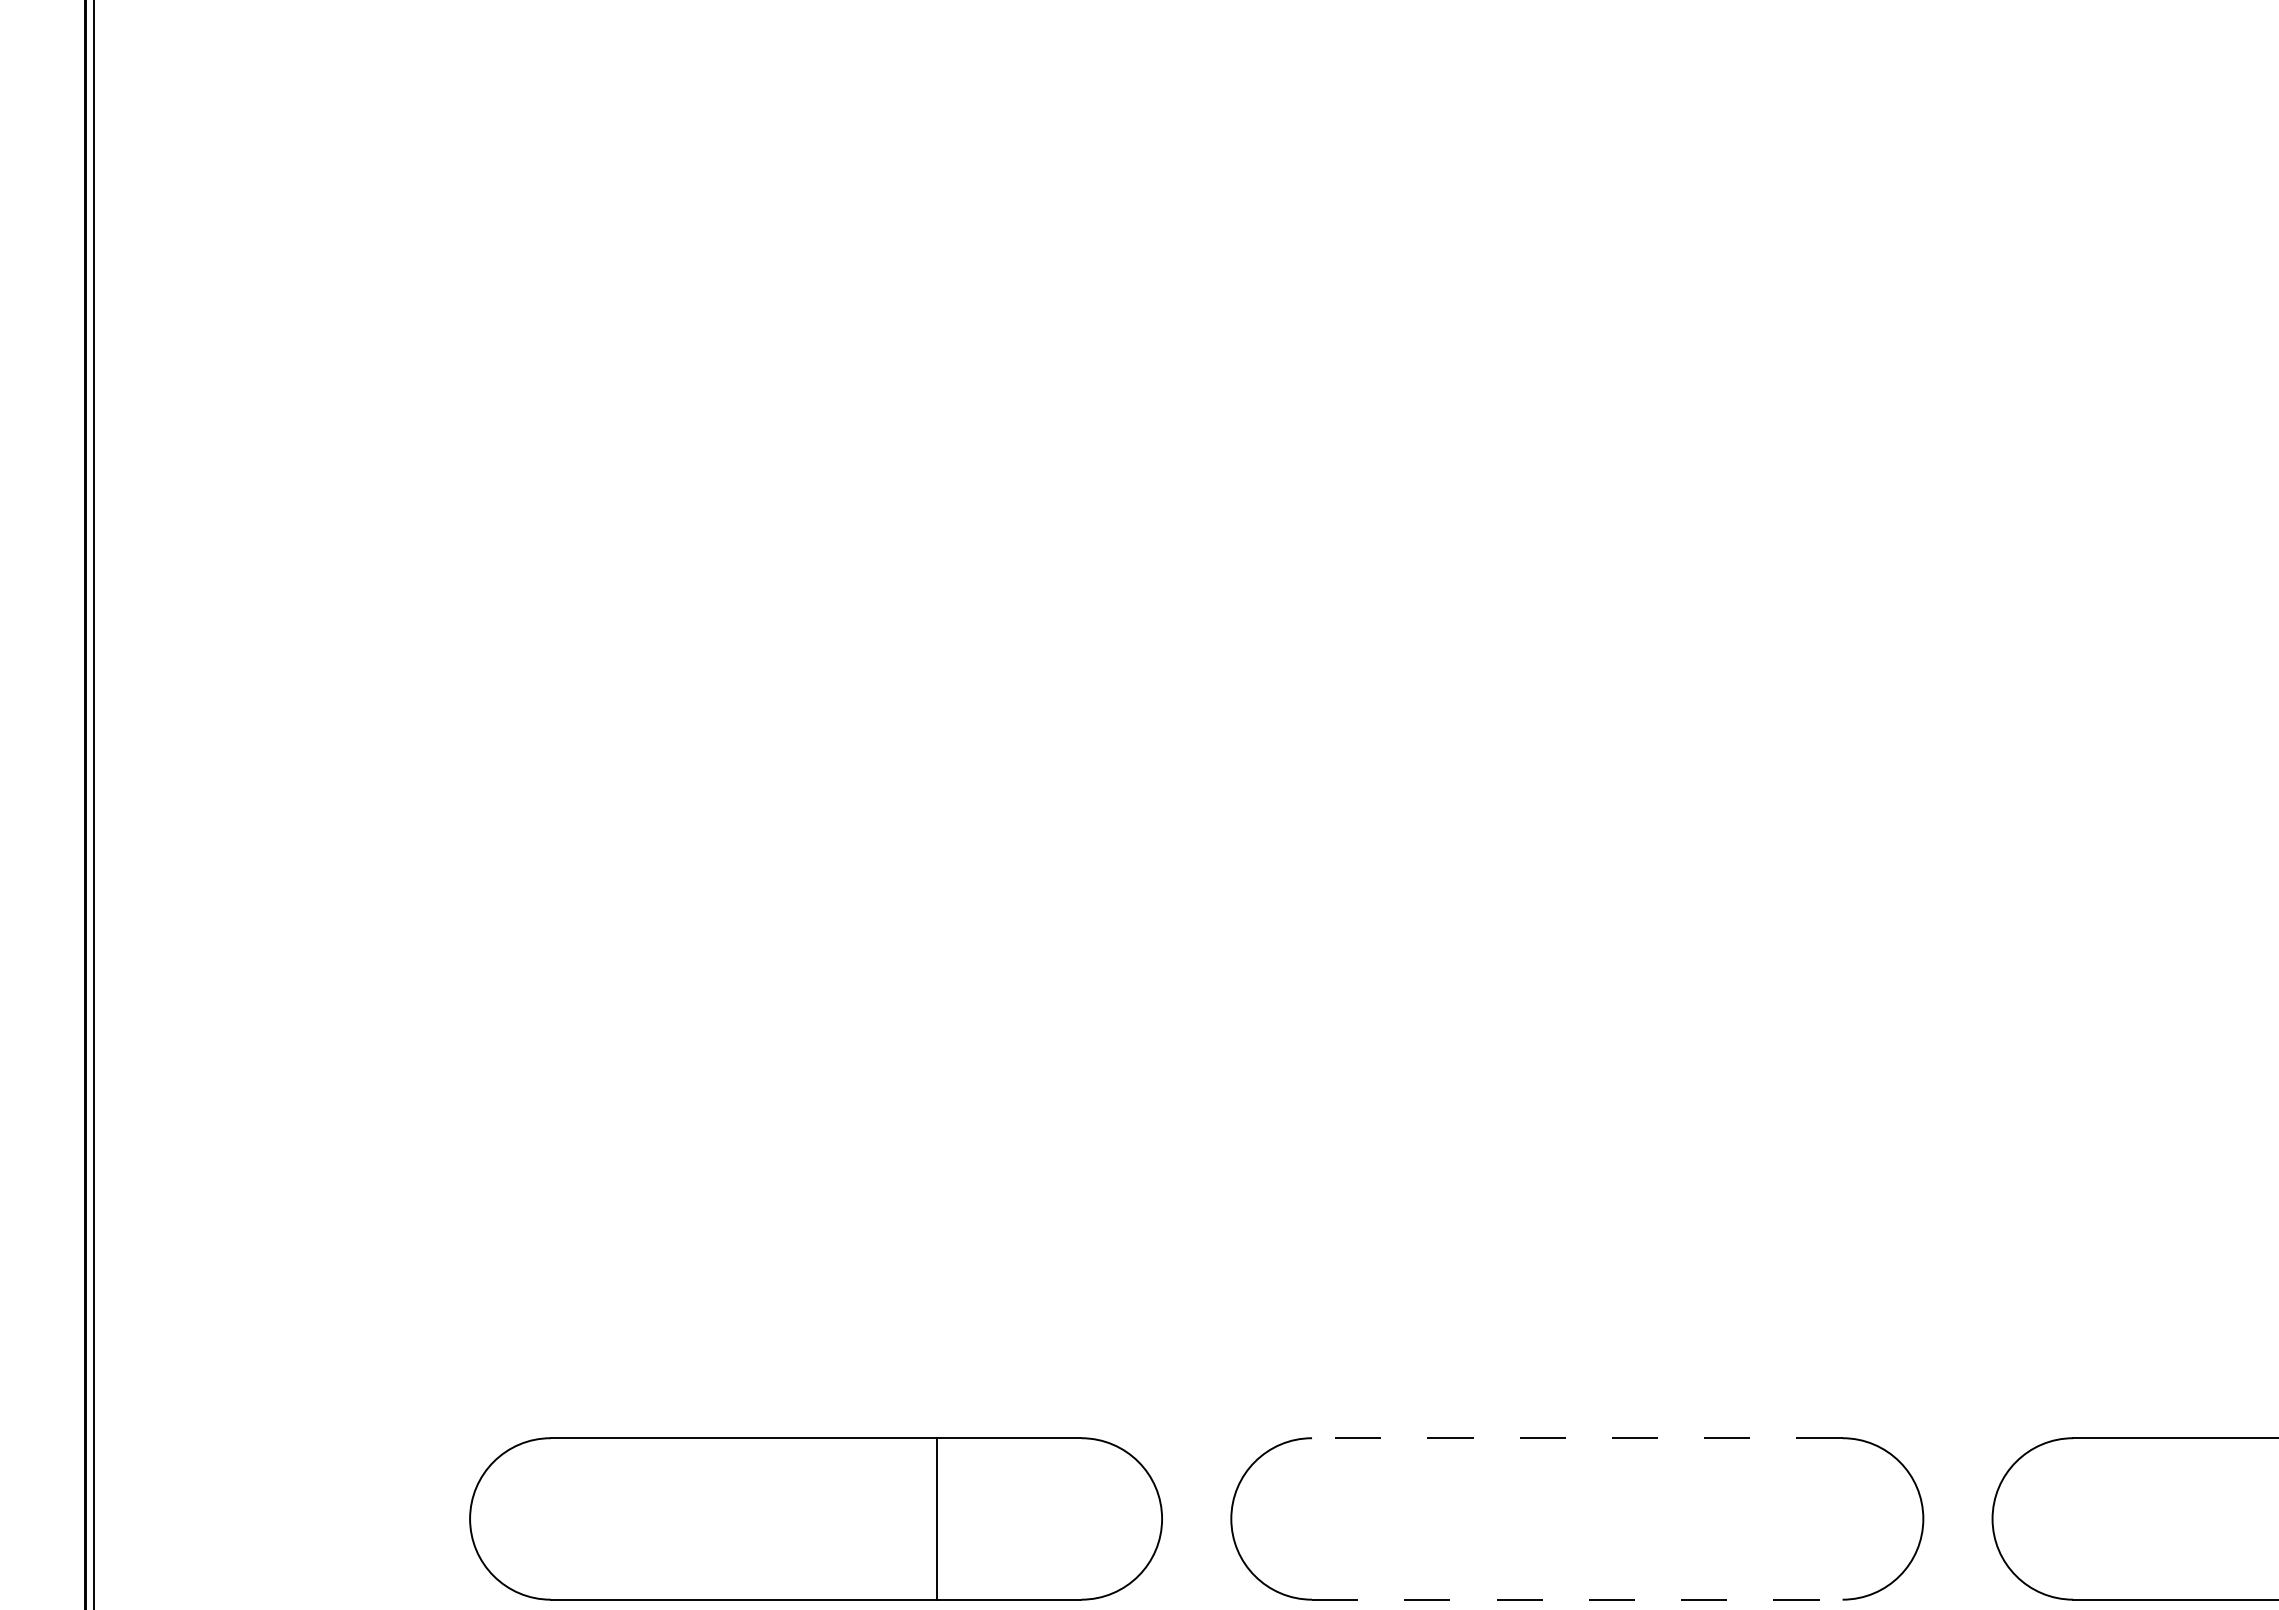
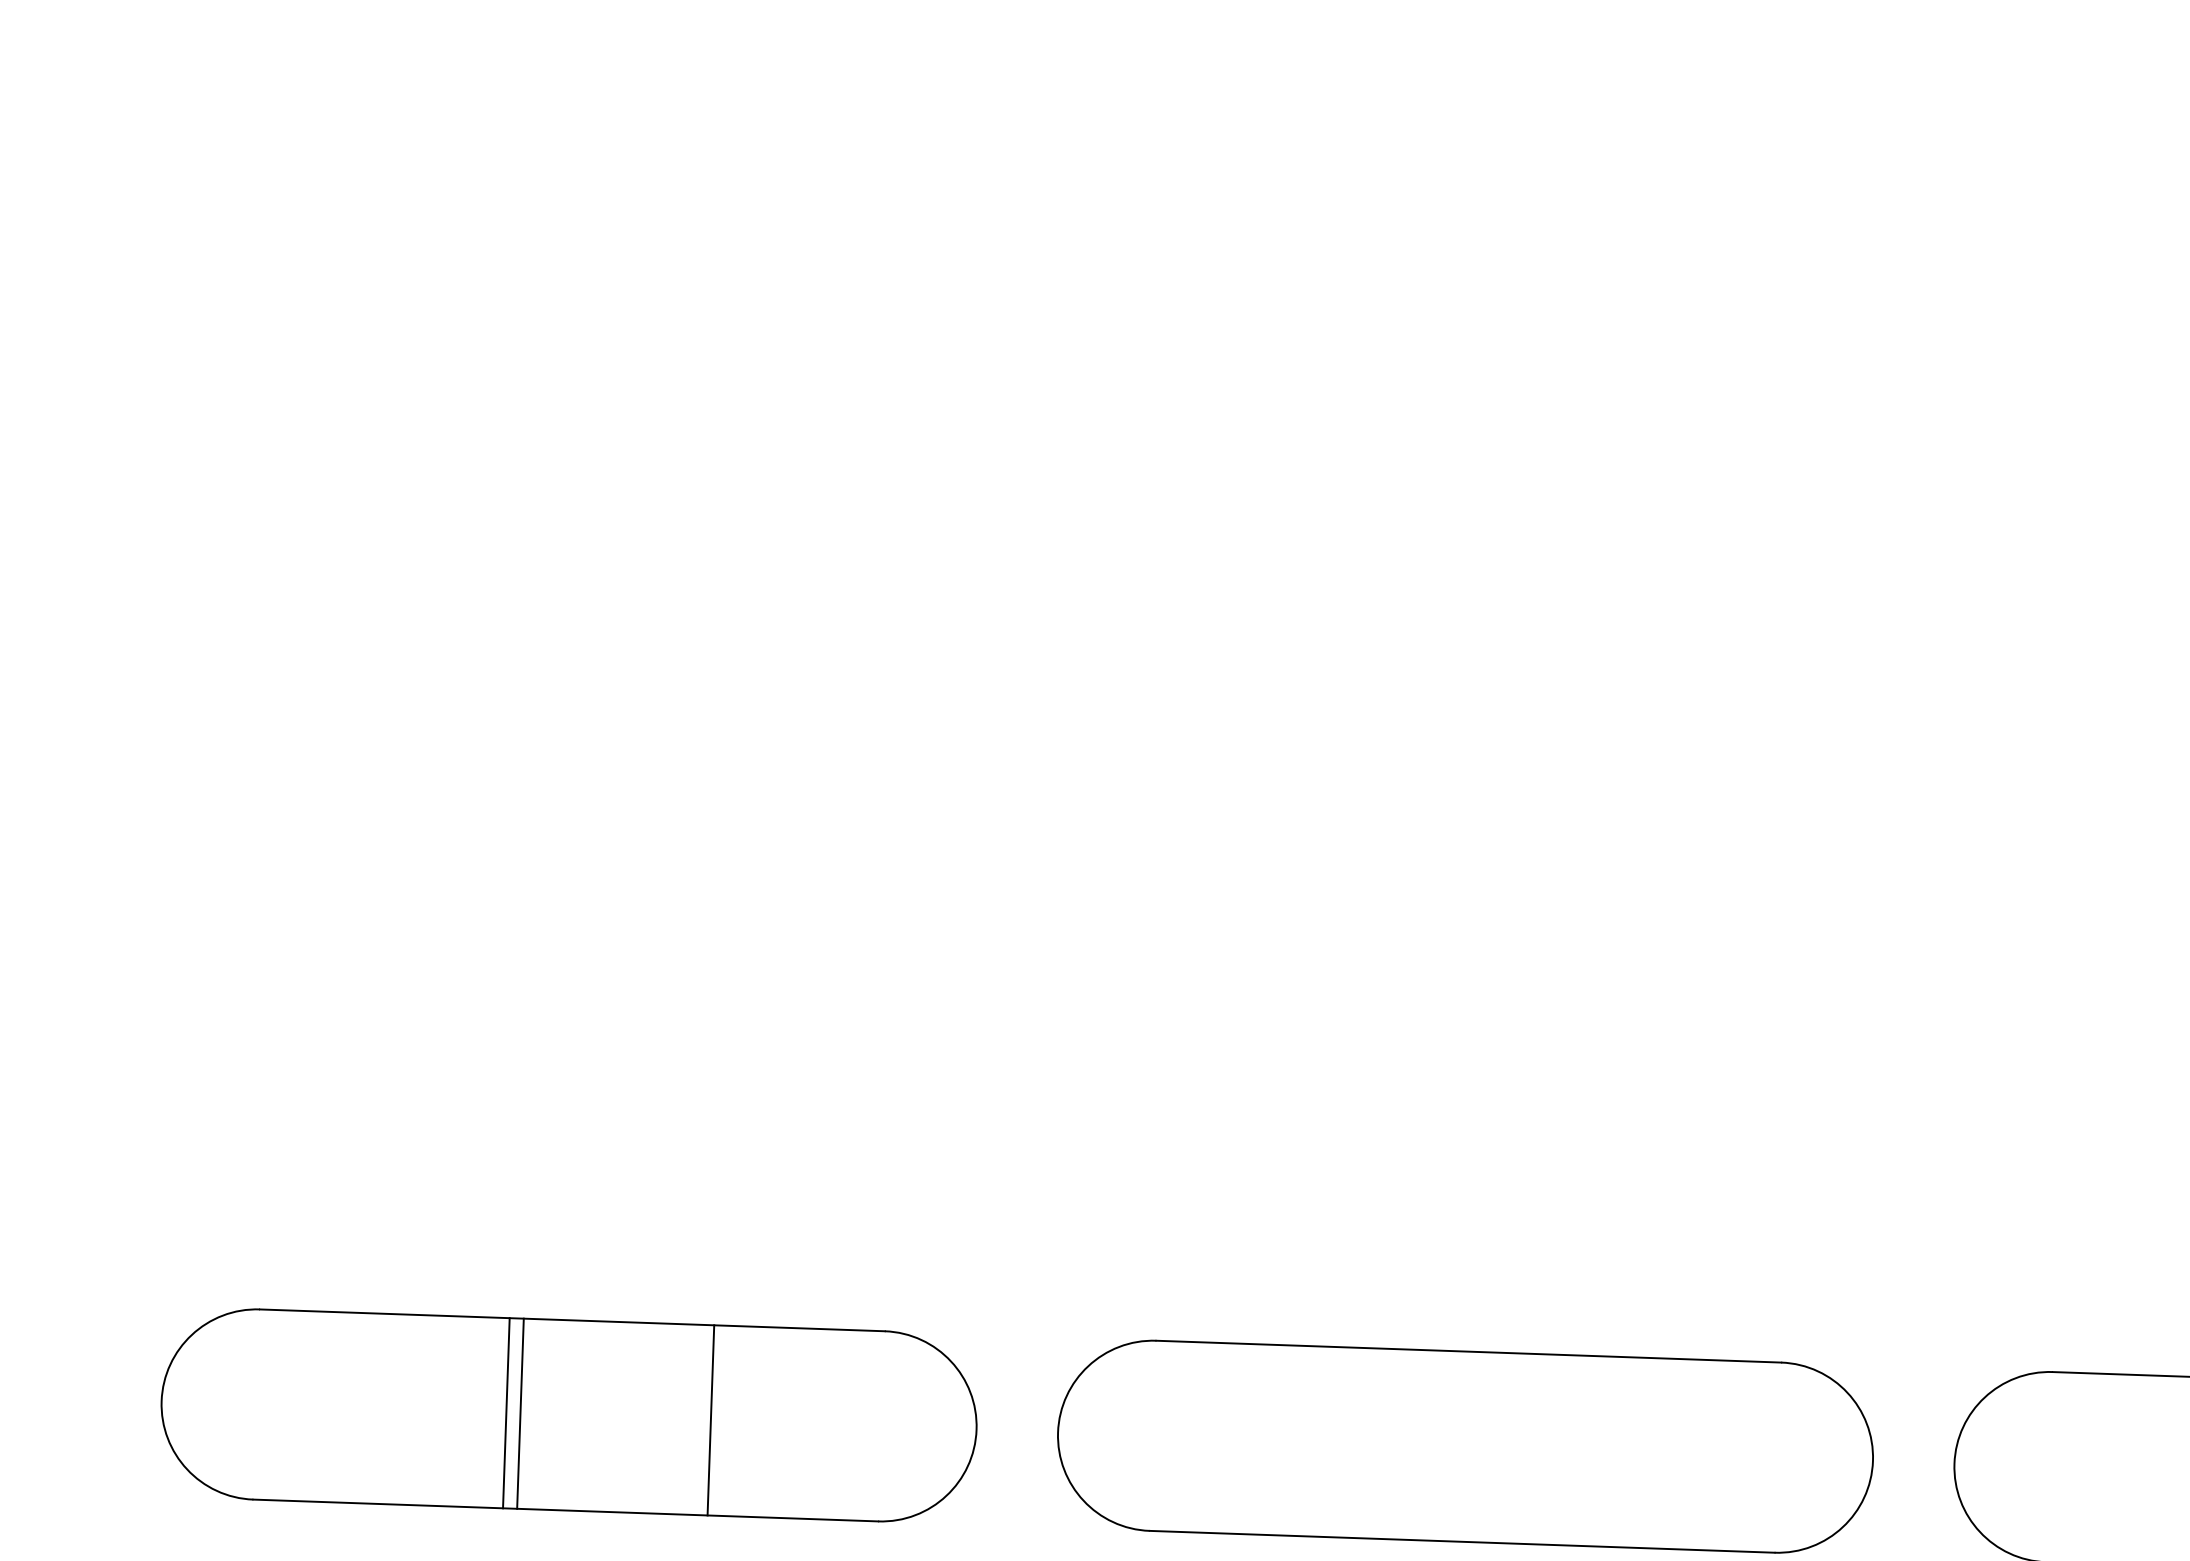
line: (1576, 1438) -> (1467, 1351), dashed -> solid
line: (762, 1518) -> (506, 1412), added
line: (774, 1518) -> (520, 1413), added
line: (1577, 1599) -> (1462, 1541), dashed -> solid

